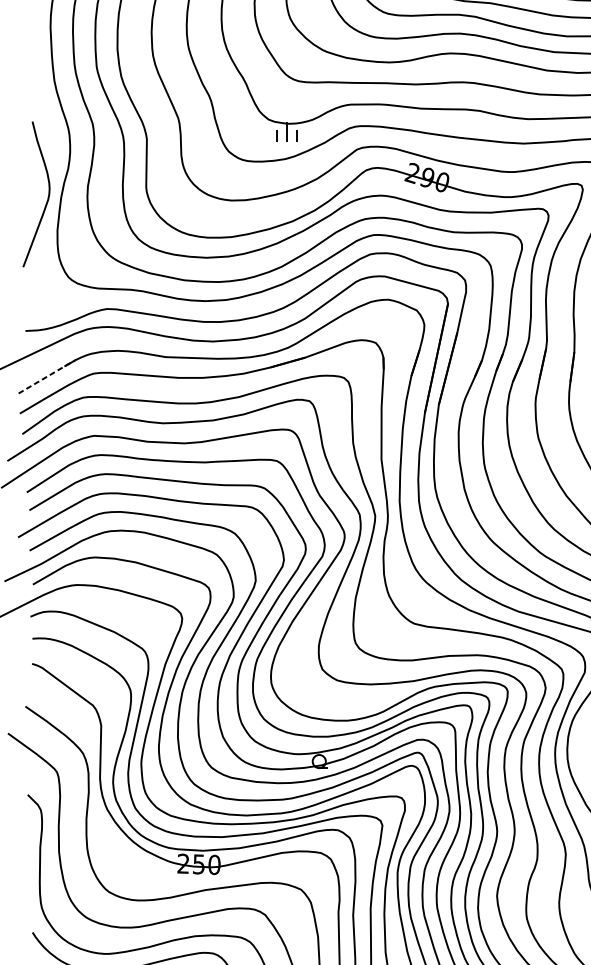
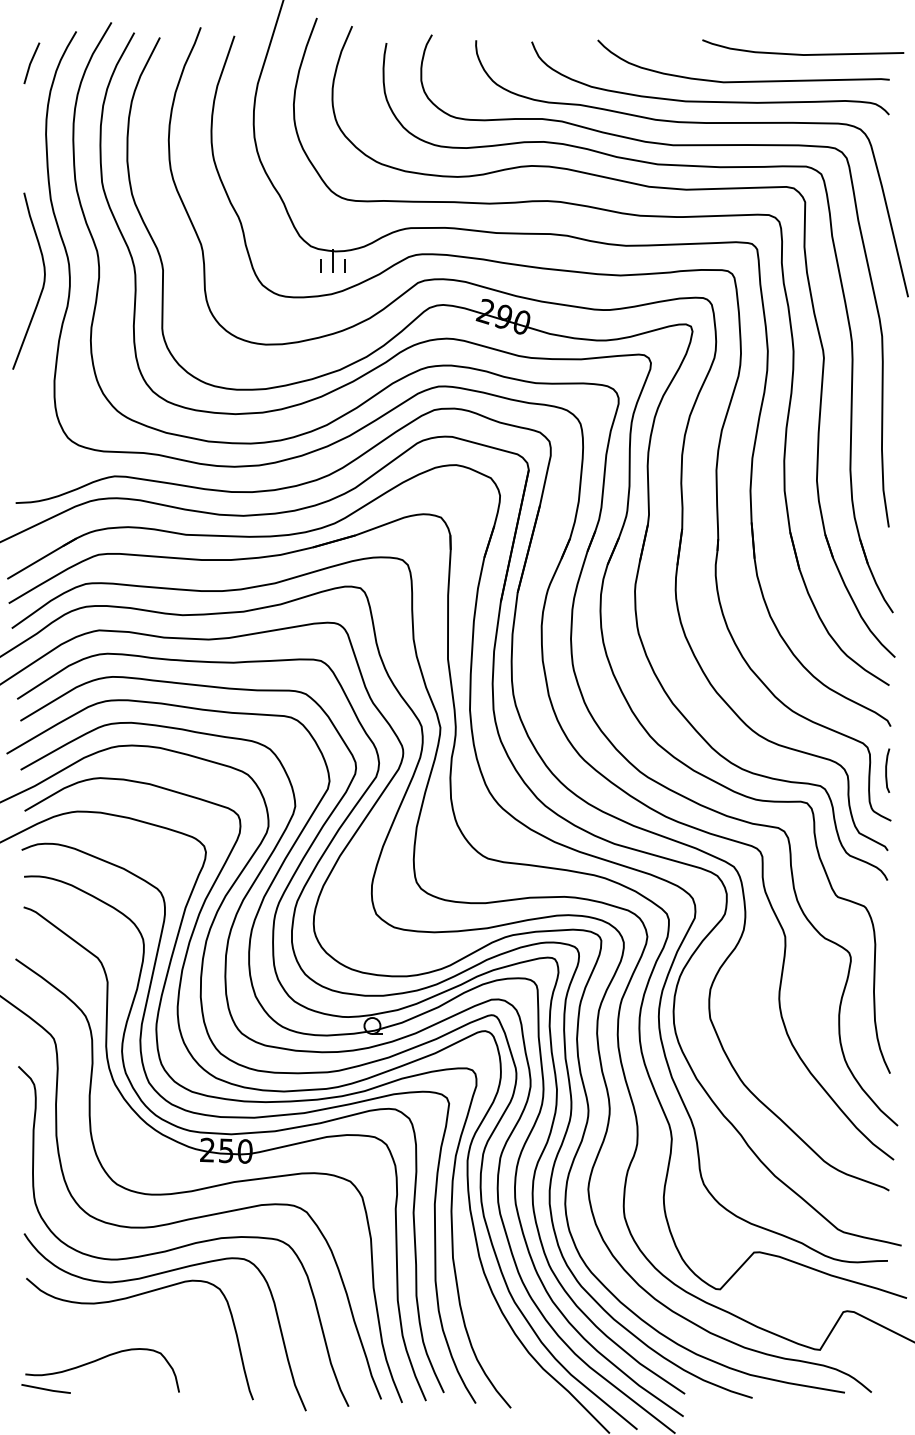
curve: (47, 197) -> (42, 285), moved
line: (47, 376) -> (42, 558), dashed -> solid

